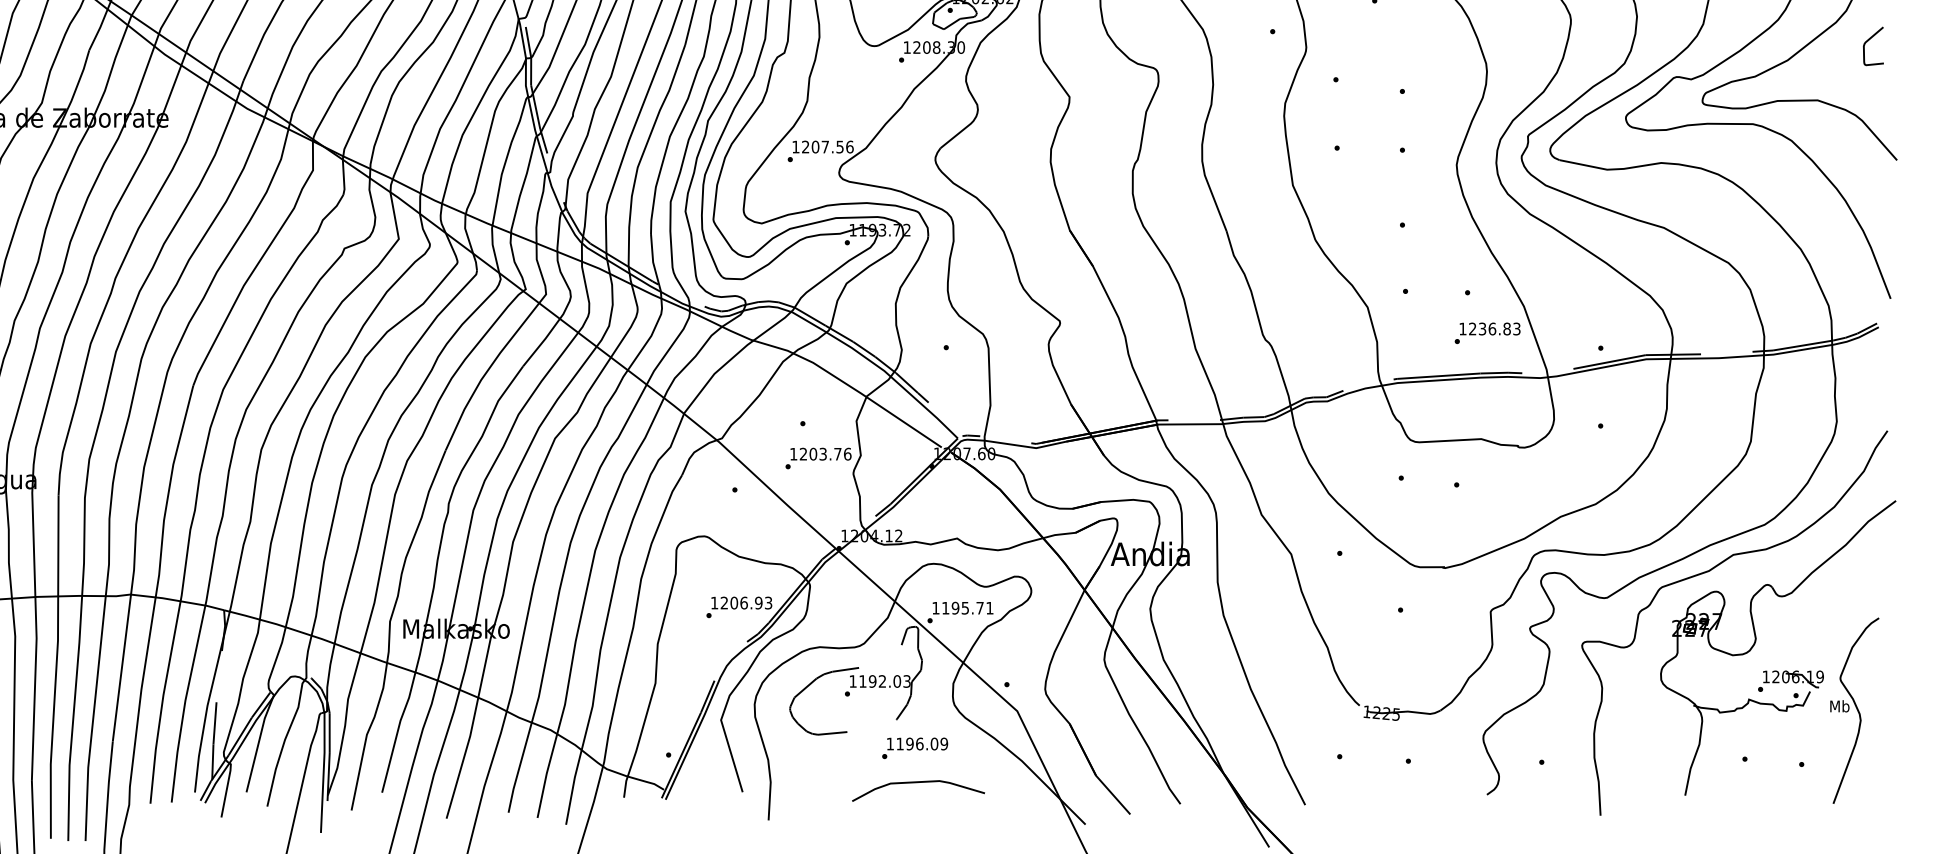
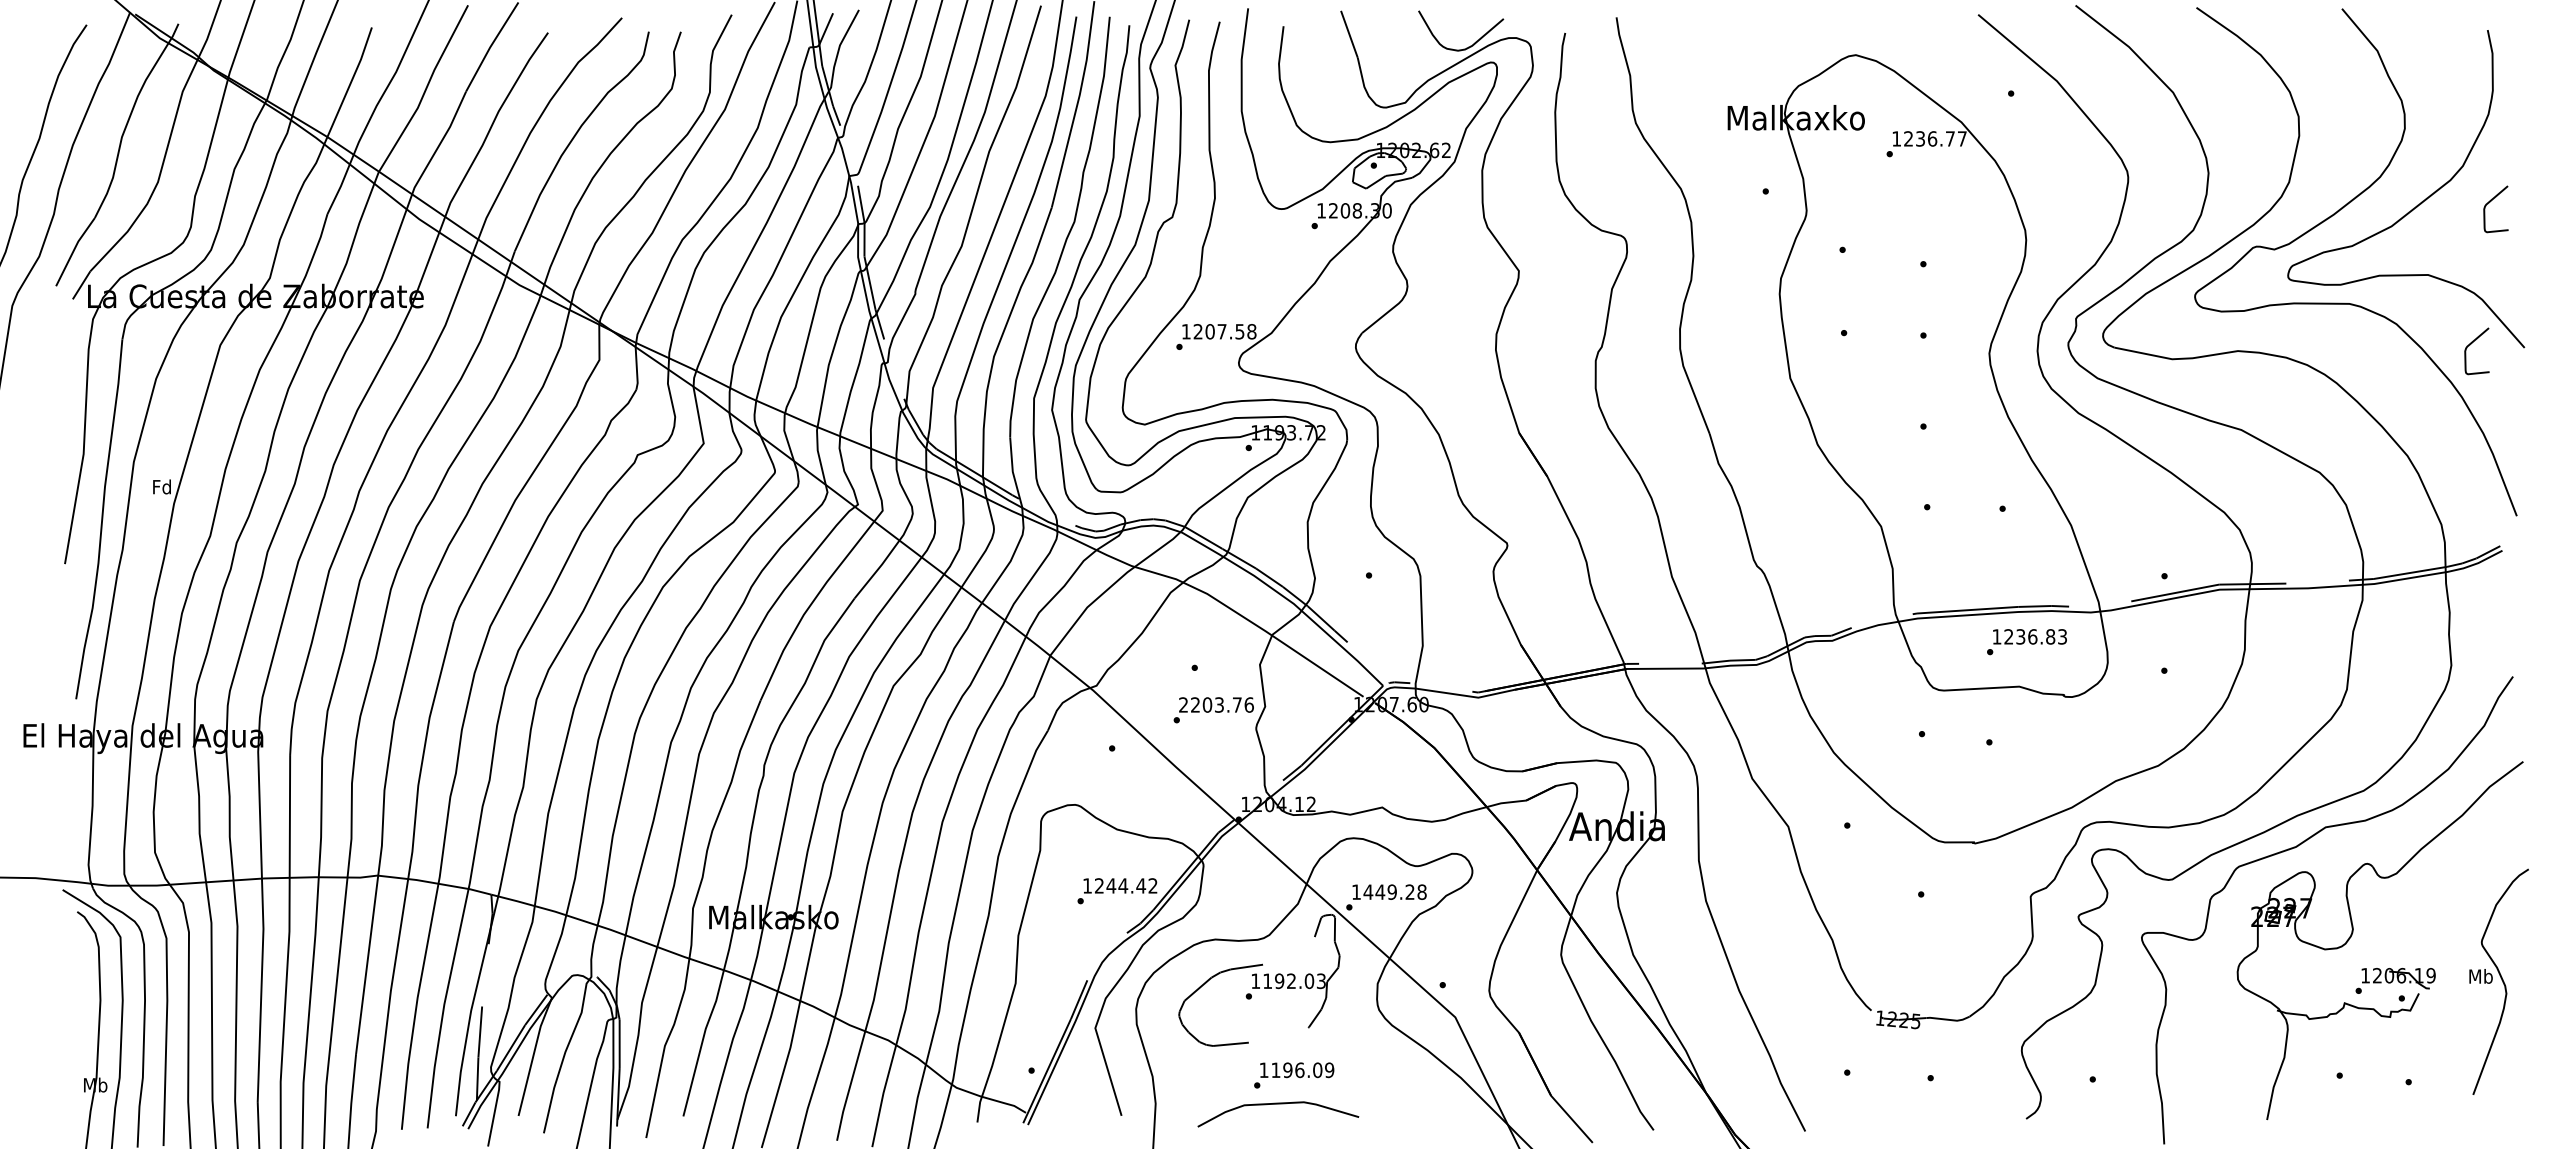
text: (849, 146) -> (1251, 331), 1207.56 -> 1207.58
curve: (1852, 158) -> (2470, 345), added
text: (1487, 333) -> (2026, 642), moved
text: (793, 453) -> (1183, 704), 1203.76 -> 2203.76
text: (750, 602) -> (1131, 885), 1206.93 -> 1244.42
text: (967, 607) -> (1394, 891), 1195.71 -> 1449.28
part: (1854, 710) -> (2498, 981), moved
text: (915, 748) -> (1294, 1075), moved
curve: (918, 782) -> (1278, 1104), moved

